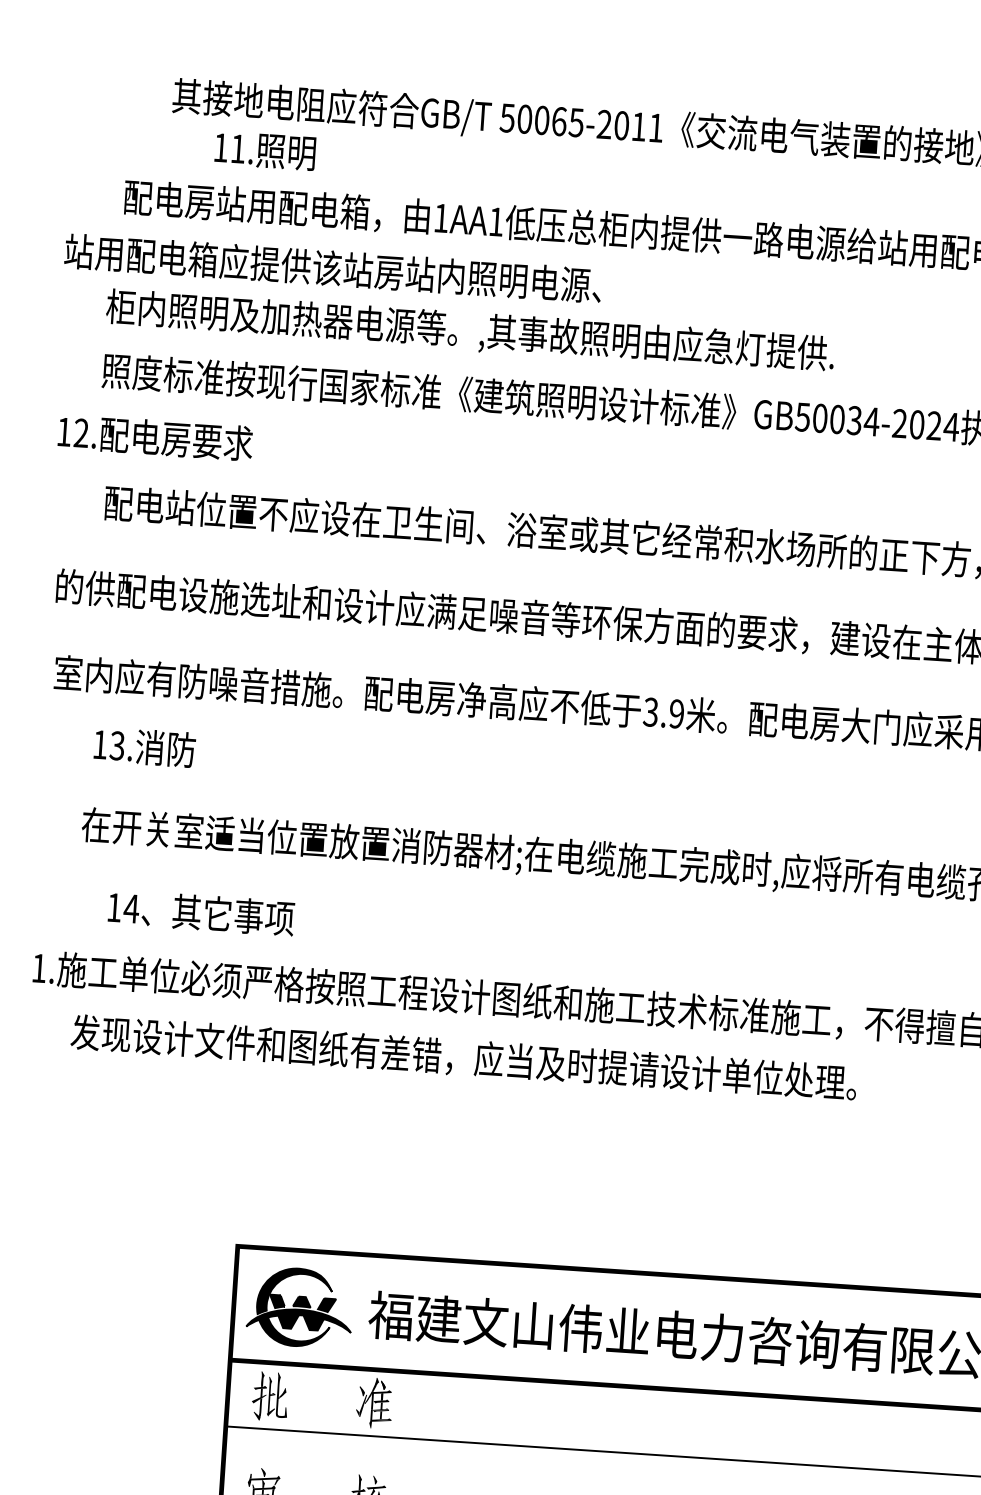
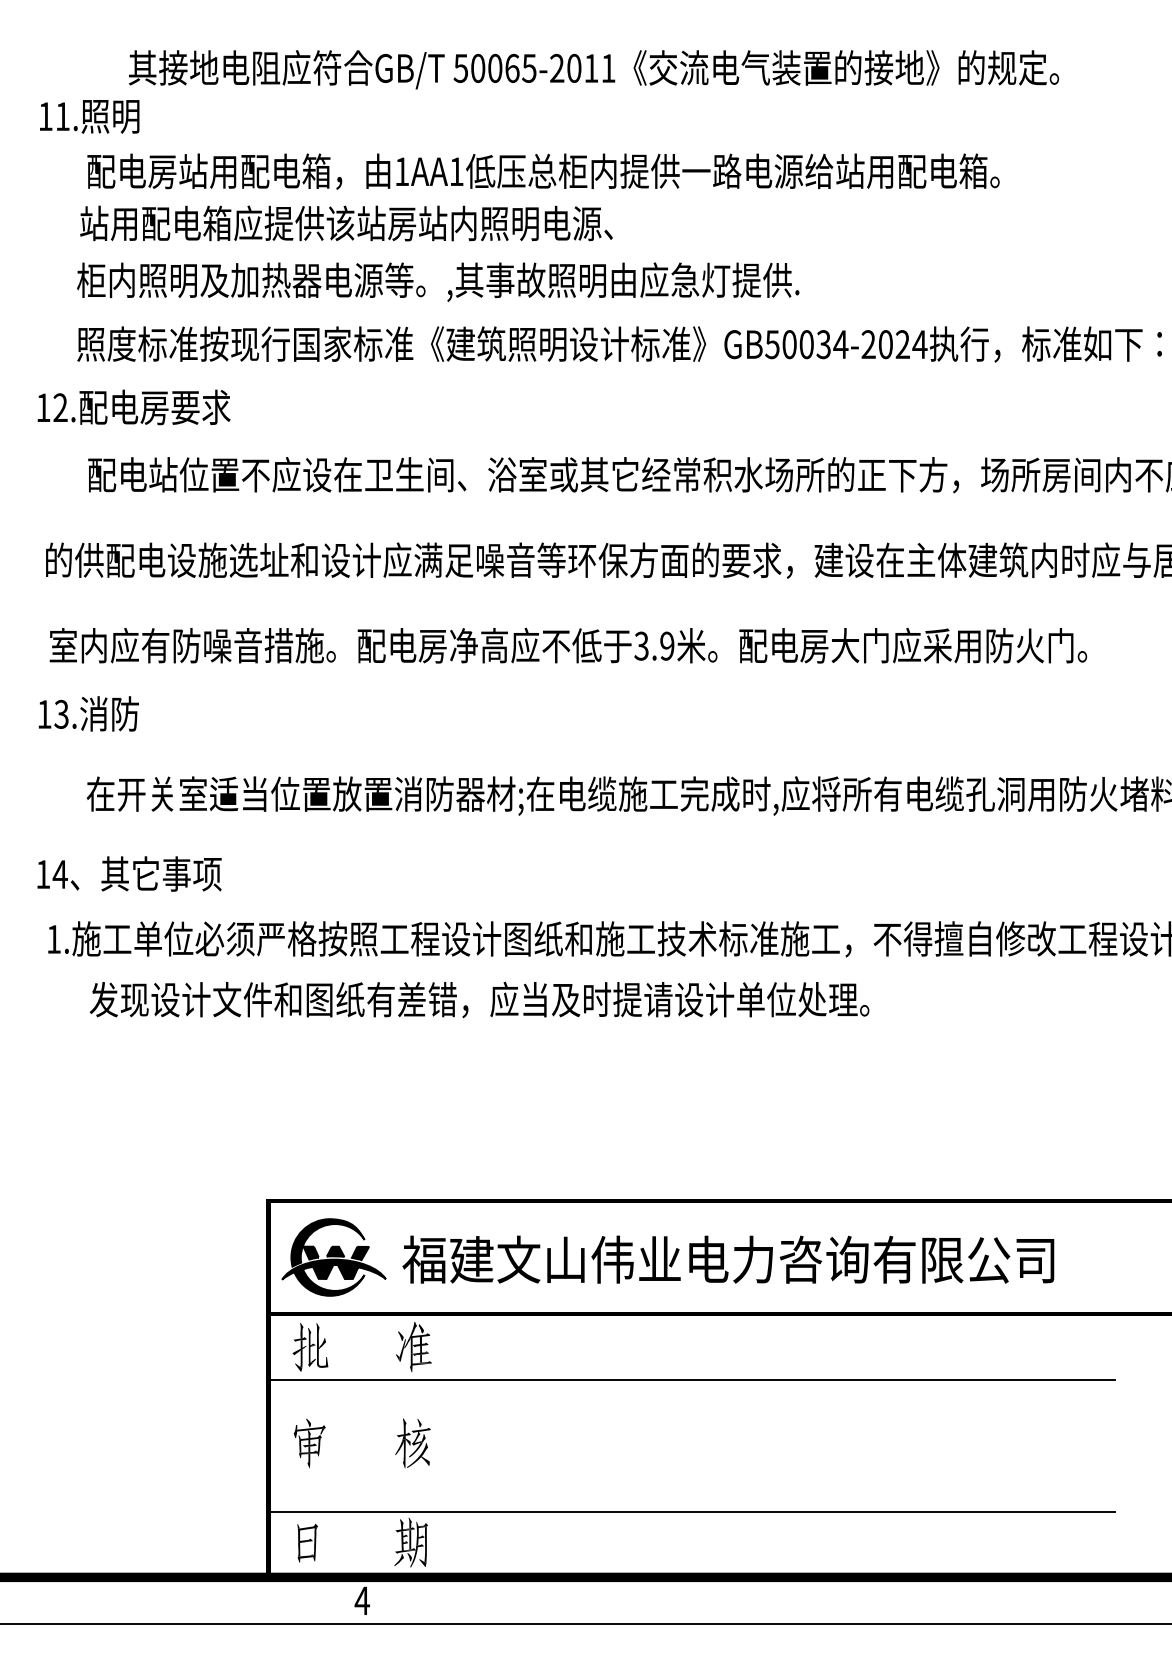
text: (265, 150) -> (89, 116), moved
text: (333, 268) -> (346, 223), moved
text: (144, 746) -> (88, 713), moved
text: (201, 912) -> (129, 873), moved

